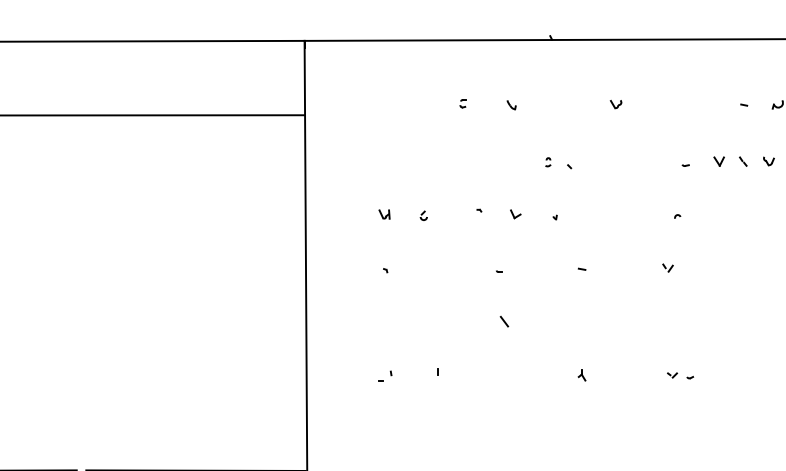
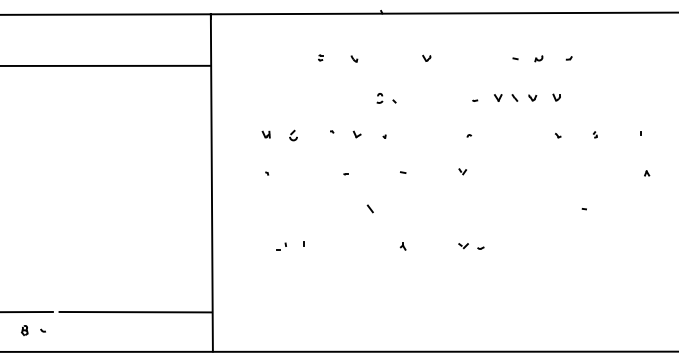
part: (547, 162) -> (379, 98), size x1.6
part: (423, 215) -> (293, 135), size x1.6
line: (503, 321) -> (369, 208), moved
part: (384, 375) -> (281, 246), moved
part: (680, 375) -> (471, 246), size x1.4

